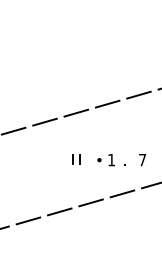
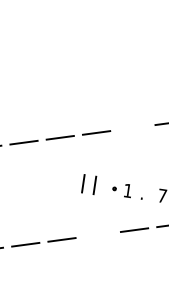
line: (107, 103) -> (132, 127), removed
part: (76, 159) -> (89, 184), size x1.6
line: (90, 202) -> (97, 234), removed

